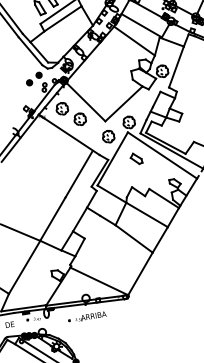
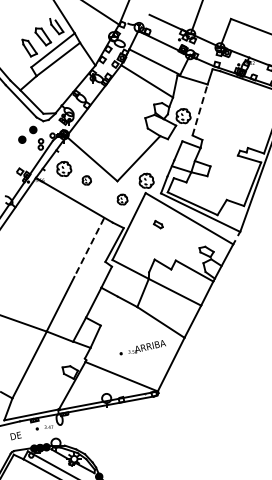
line: (176, 67) -> (200, 110), solid -> dashed
part: (80, 119) -> (86, 180), size x0.6
part: (108, 136) -> (122, 199), size x0.7
part: (136, 158) -> (158, 224), size x0.6
line: (79, 174) -> (89, 247), solid -> dashed
part: (87, 316) -> (142, 347), moved

